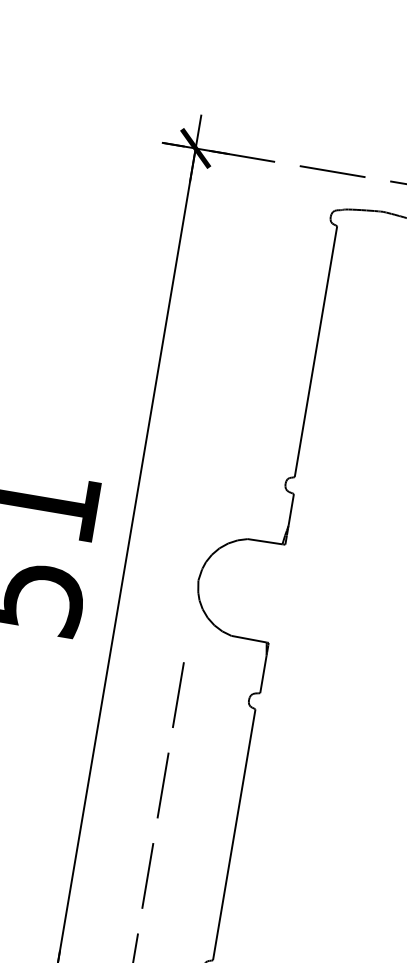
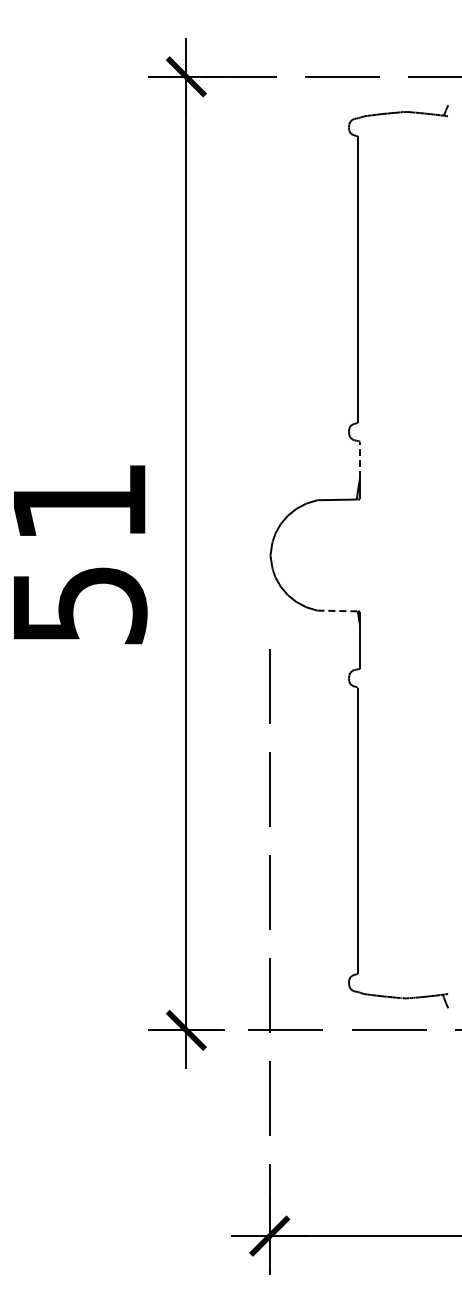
line: (291, 509) -> (360, 459), solid -> dashed
line: (249, 639) -> (338, 611), solid -> dashed

